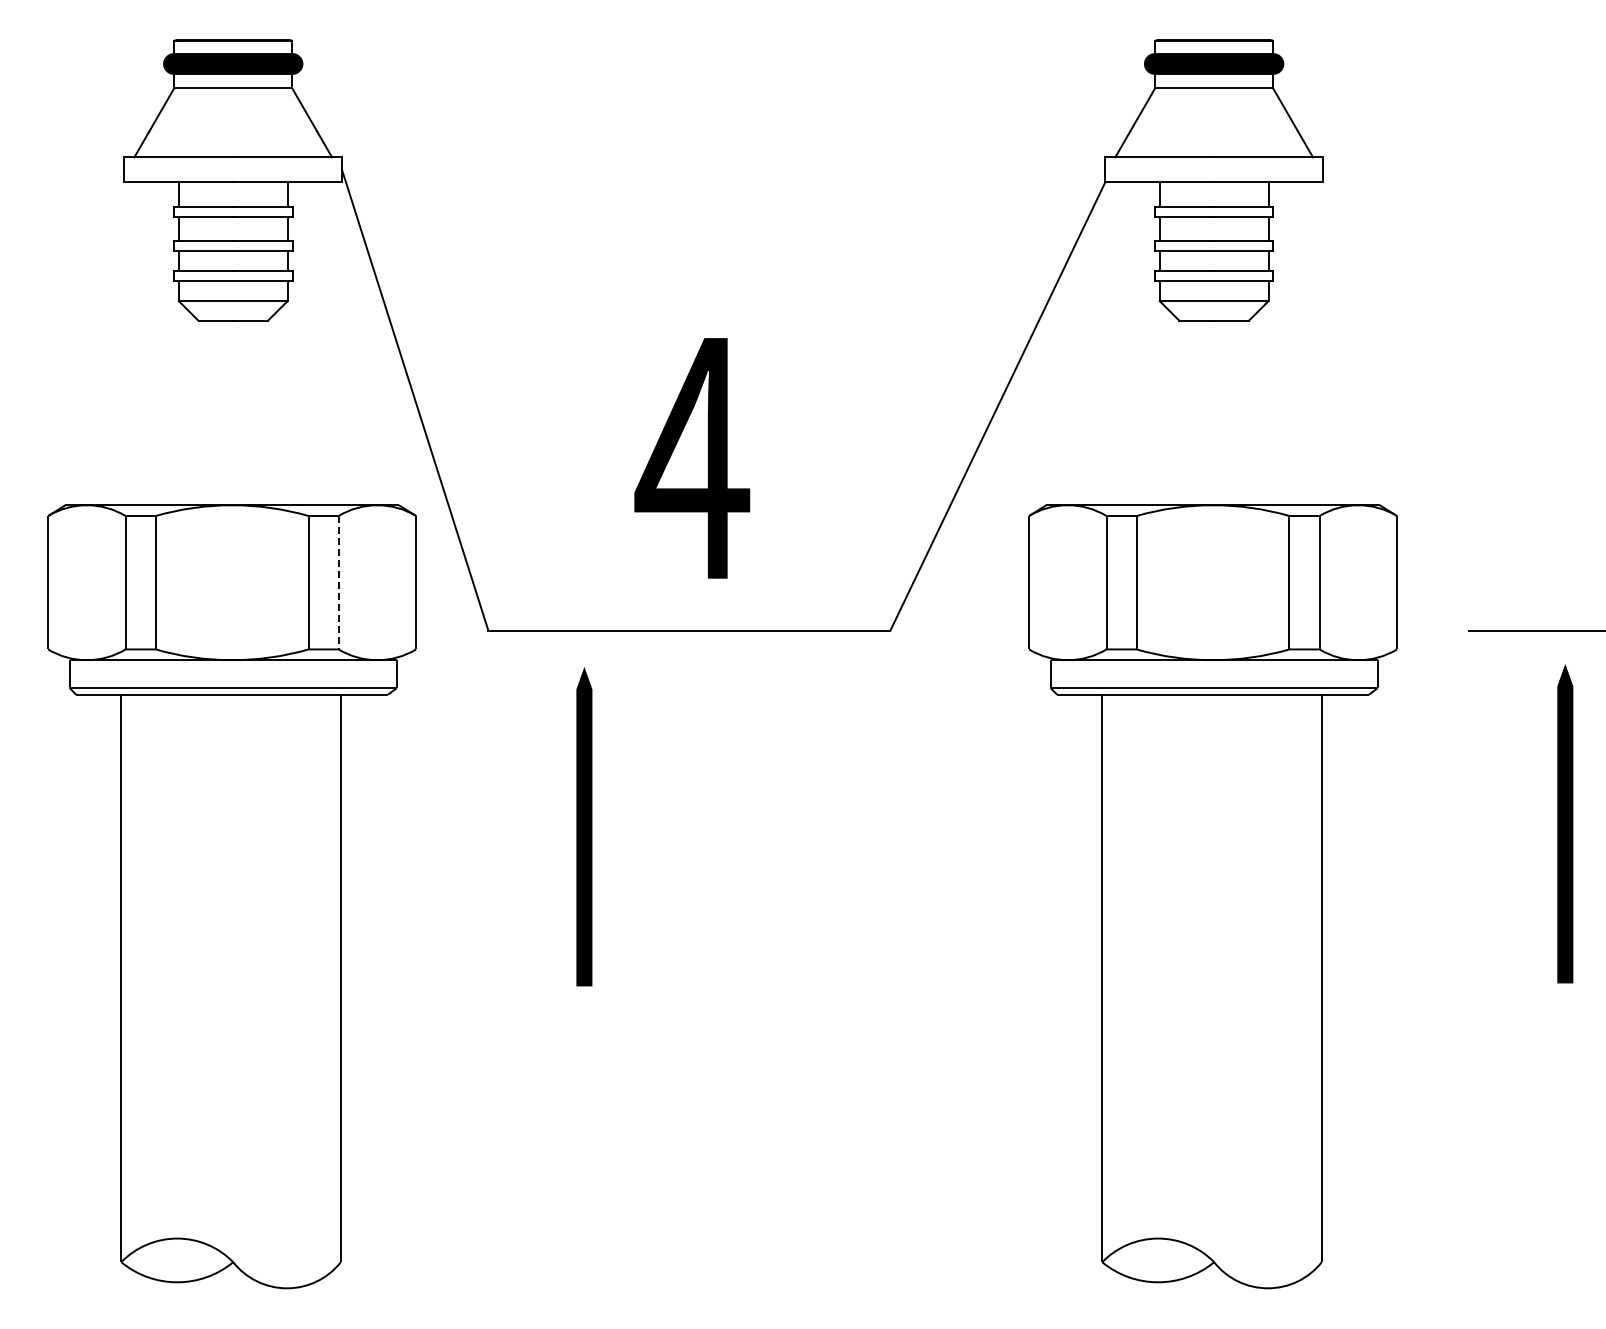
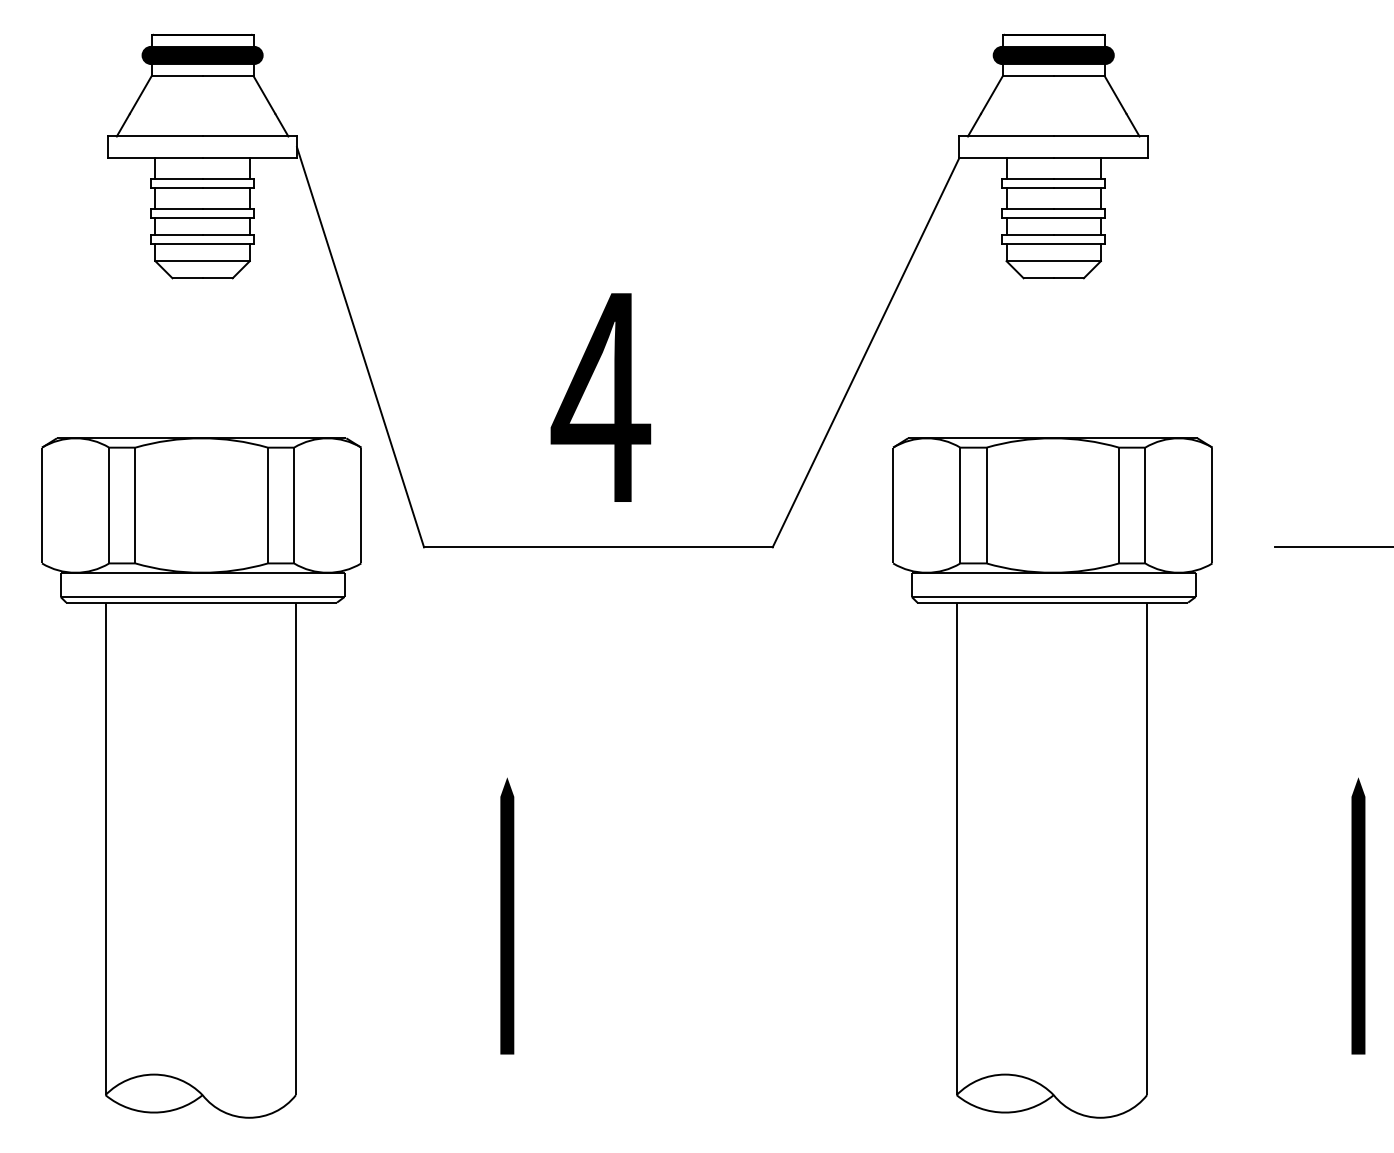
line: (338, 582) -> (293, 505), dashed -> solid
line: (1565, 823) -> (1358, 915), moved
line: (584, 826) -> (507, 915), moved

